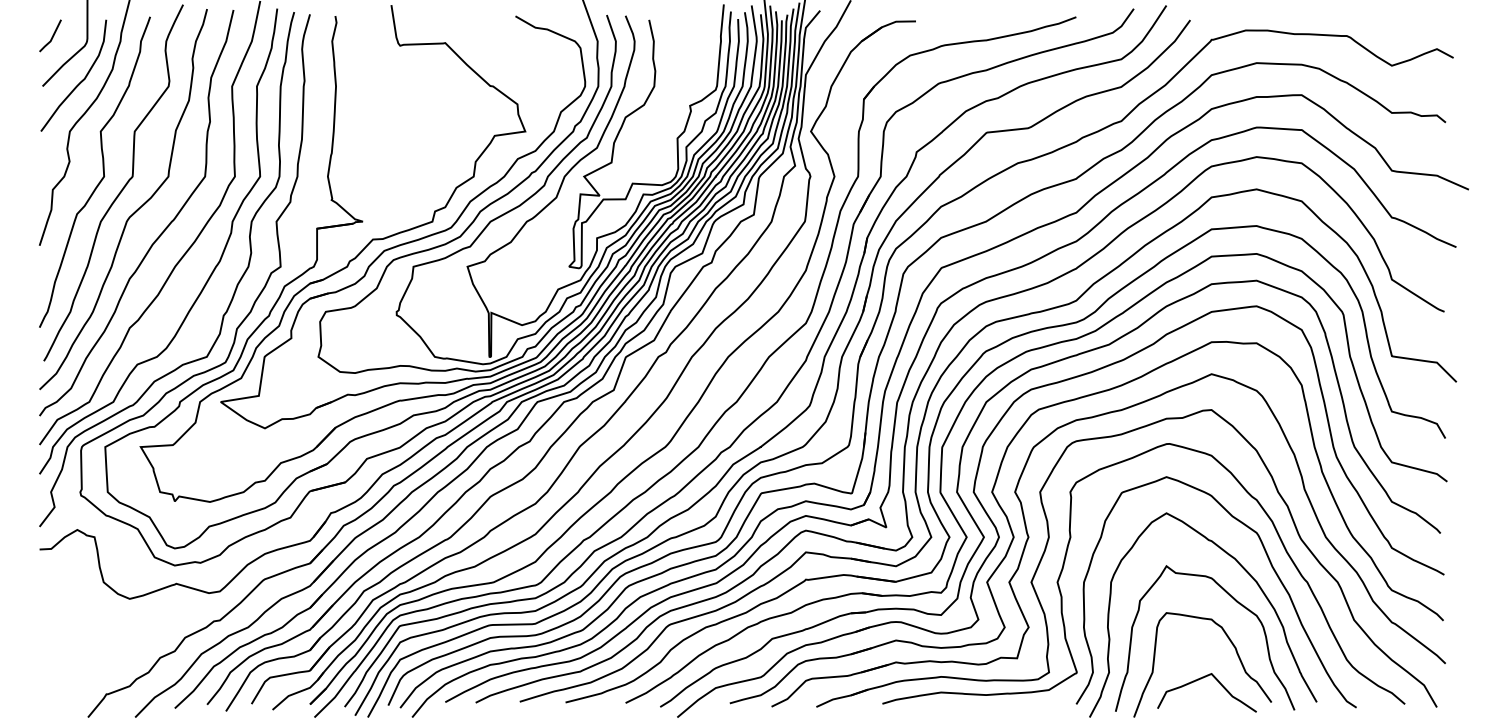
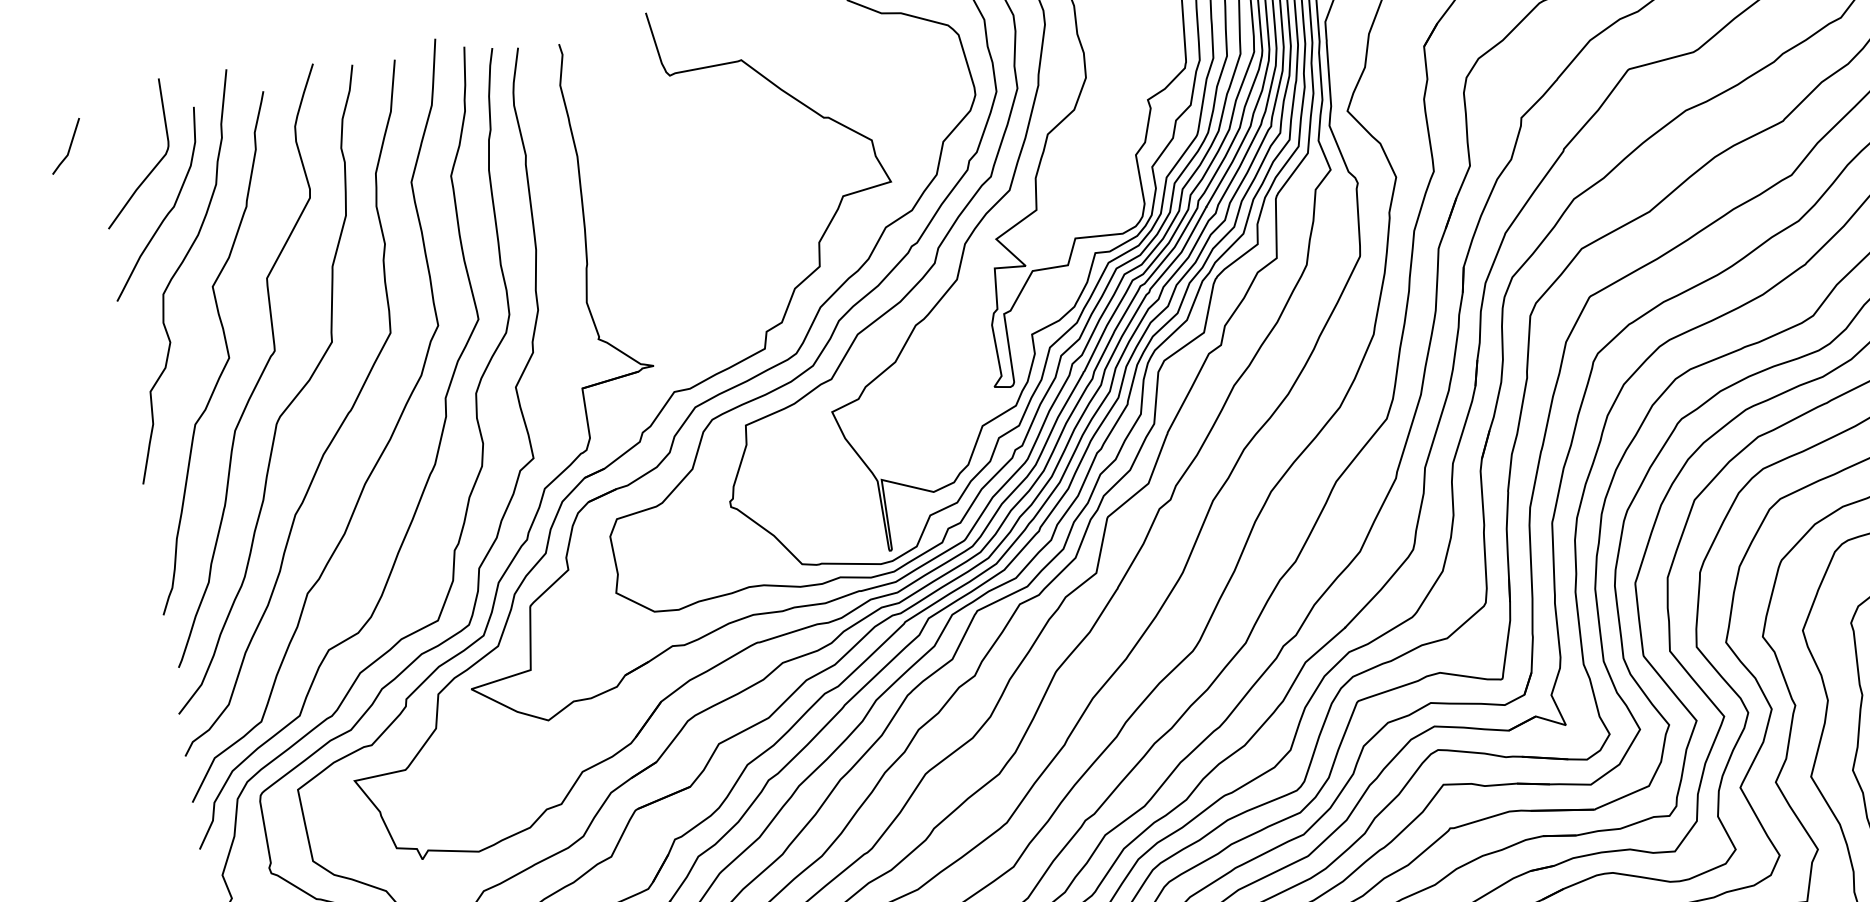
line: (52, 35) -> (69, 145), moved

